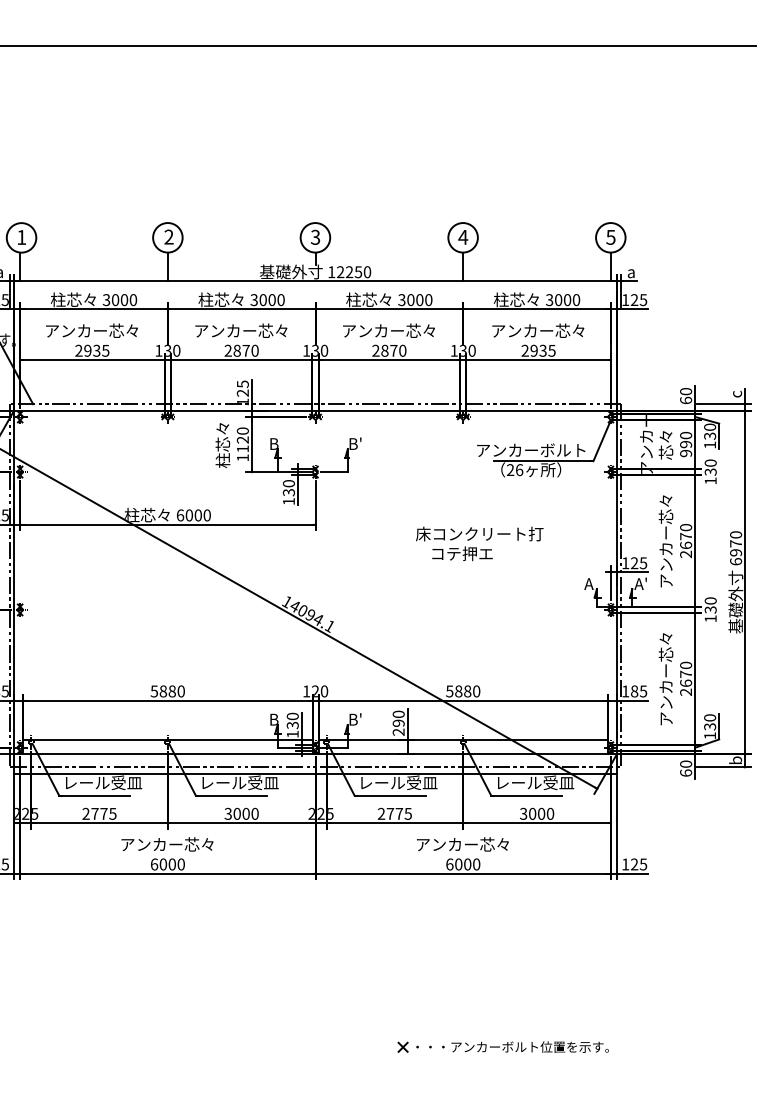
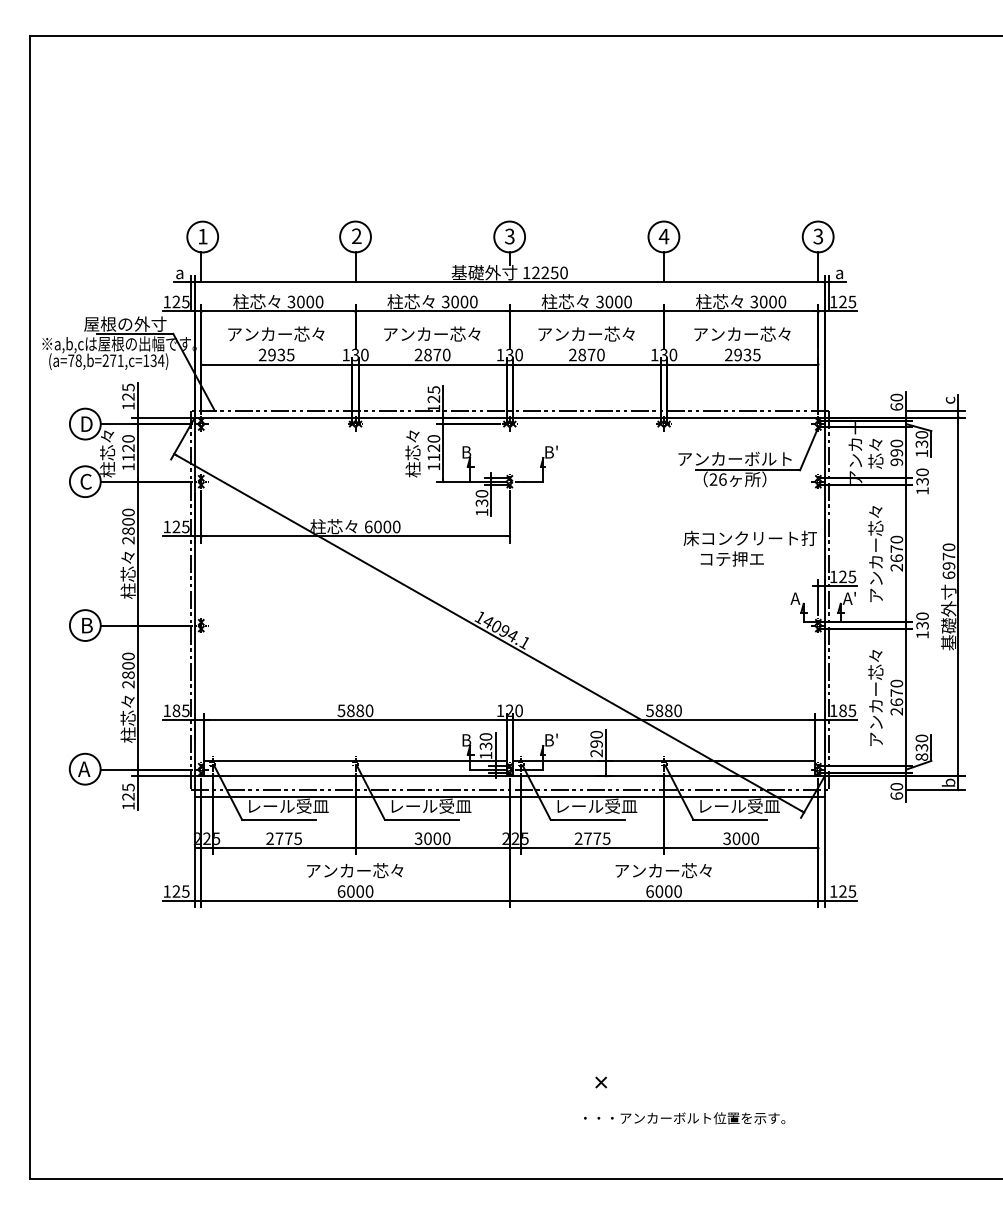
text: (611, 236) -> (818, 235), 5 -> 3
text: (478, 543) -> (749, 548), moved
text: (709, 735) -> (921, 756), 130 -> 830
text: (512, 1047) -> (684, 1118), moved

